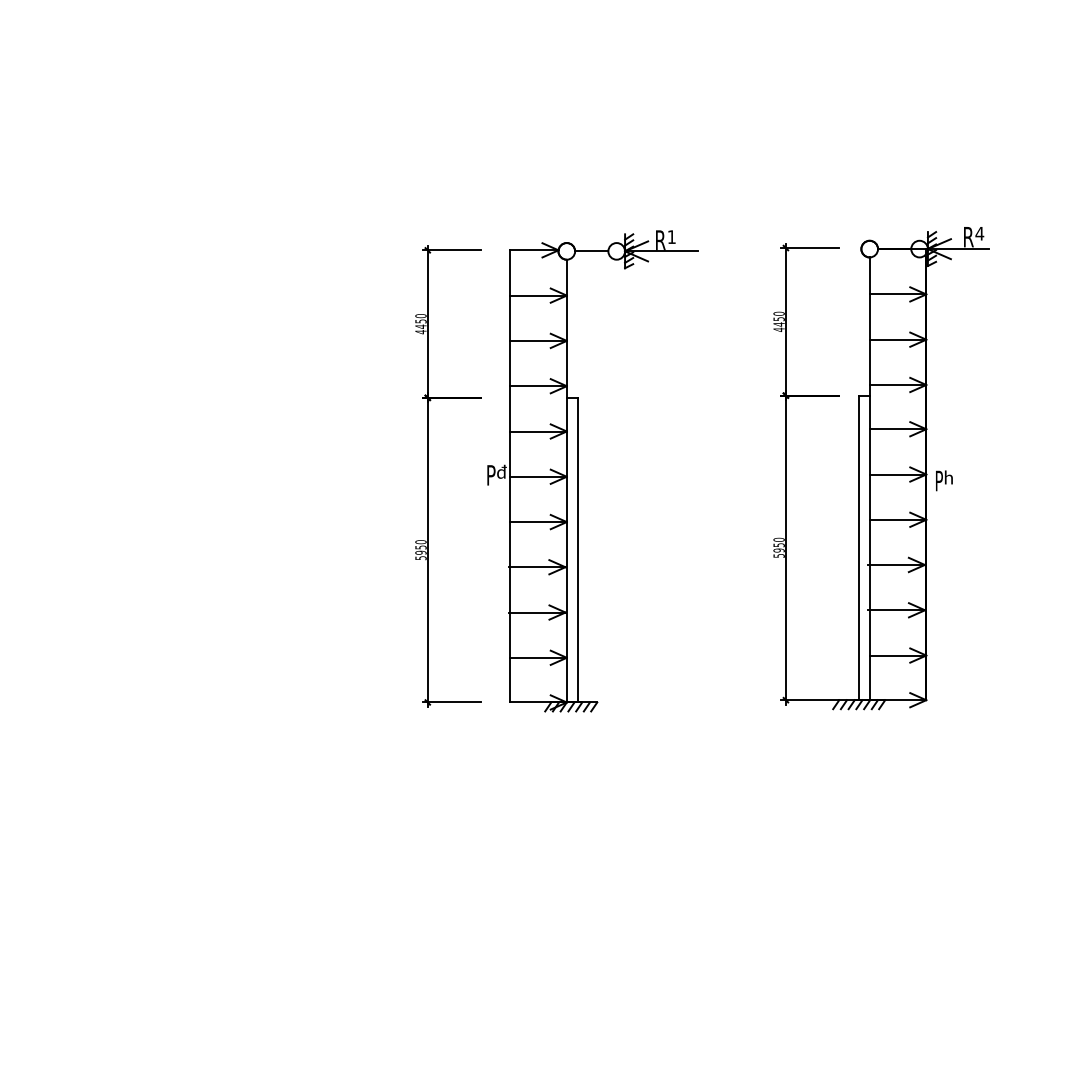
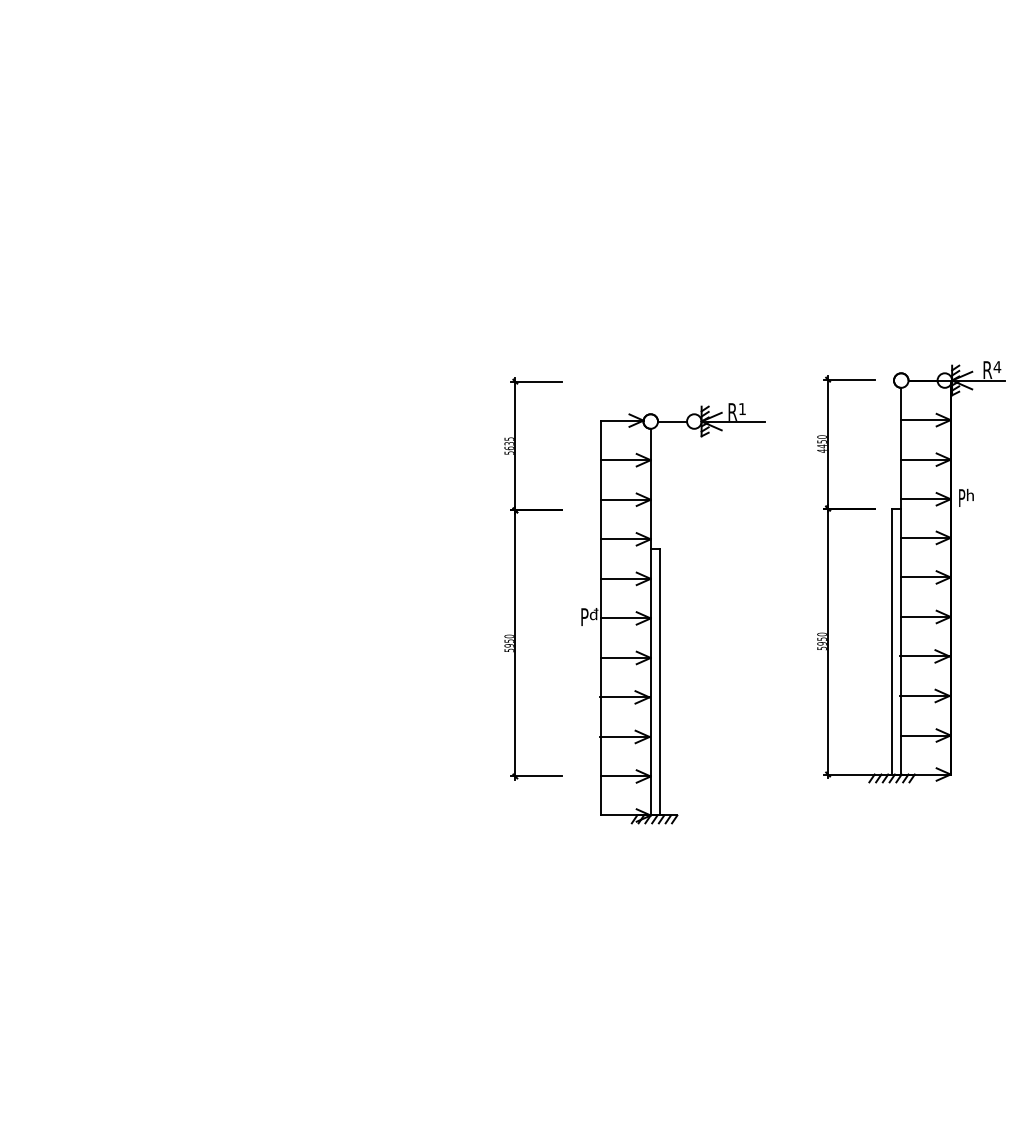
text: (419, 323) -> (508, 445), 4450 -> 5635
part: (577, 471) -> (660, 613), moved
text: (944, 480) -> (966, 497), moved

